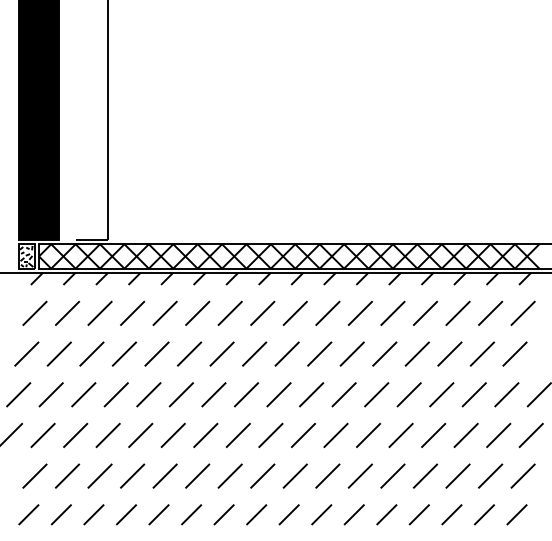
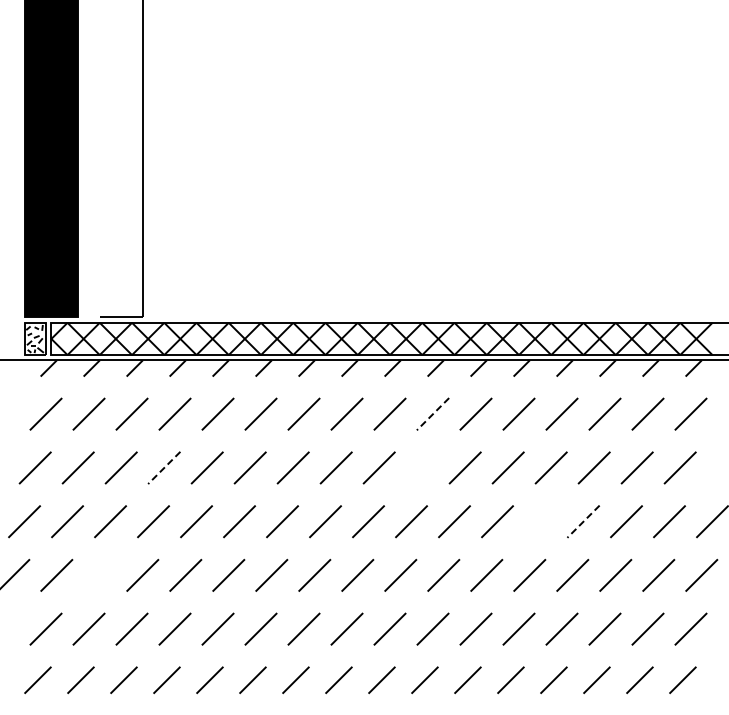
line: (328, 313) -> (433, 414), solid -> dashed
line: (124, 353) -> (164, 467), solid -> dashed
line: (319, 353) -> (421, 467), removed
line: (409, 394) -> (540, 521), removed
line: (441, 394) -> (583, 521), solid -> dashed
line: (75, 434) -> (99, 574), removed

